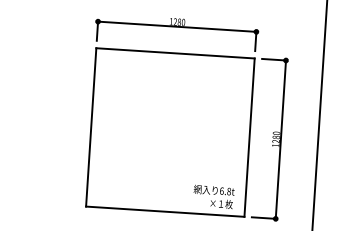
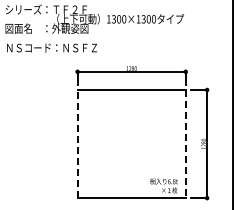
line: (91, 126) -> (77, 143), solid -> dashed
line: (249, 138) -> (185, 144), solid -> dashed

